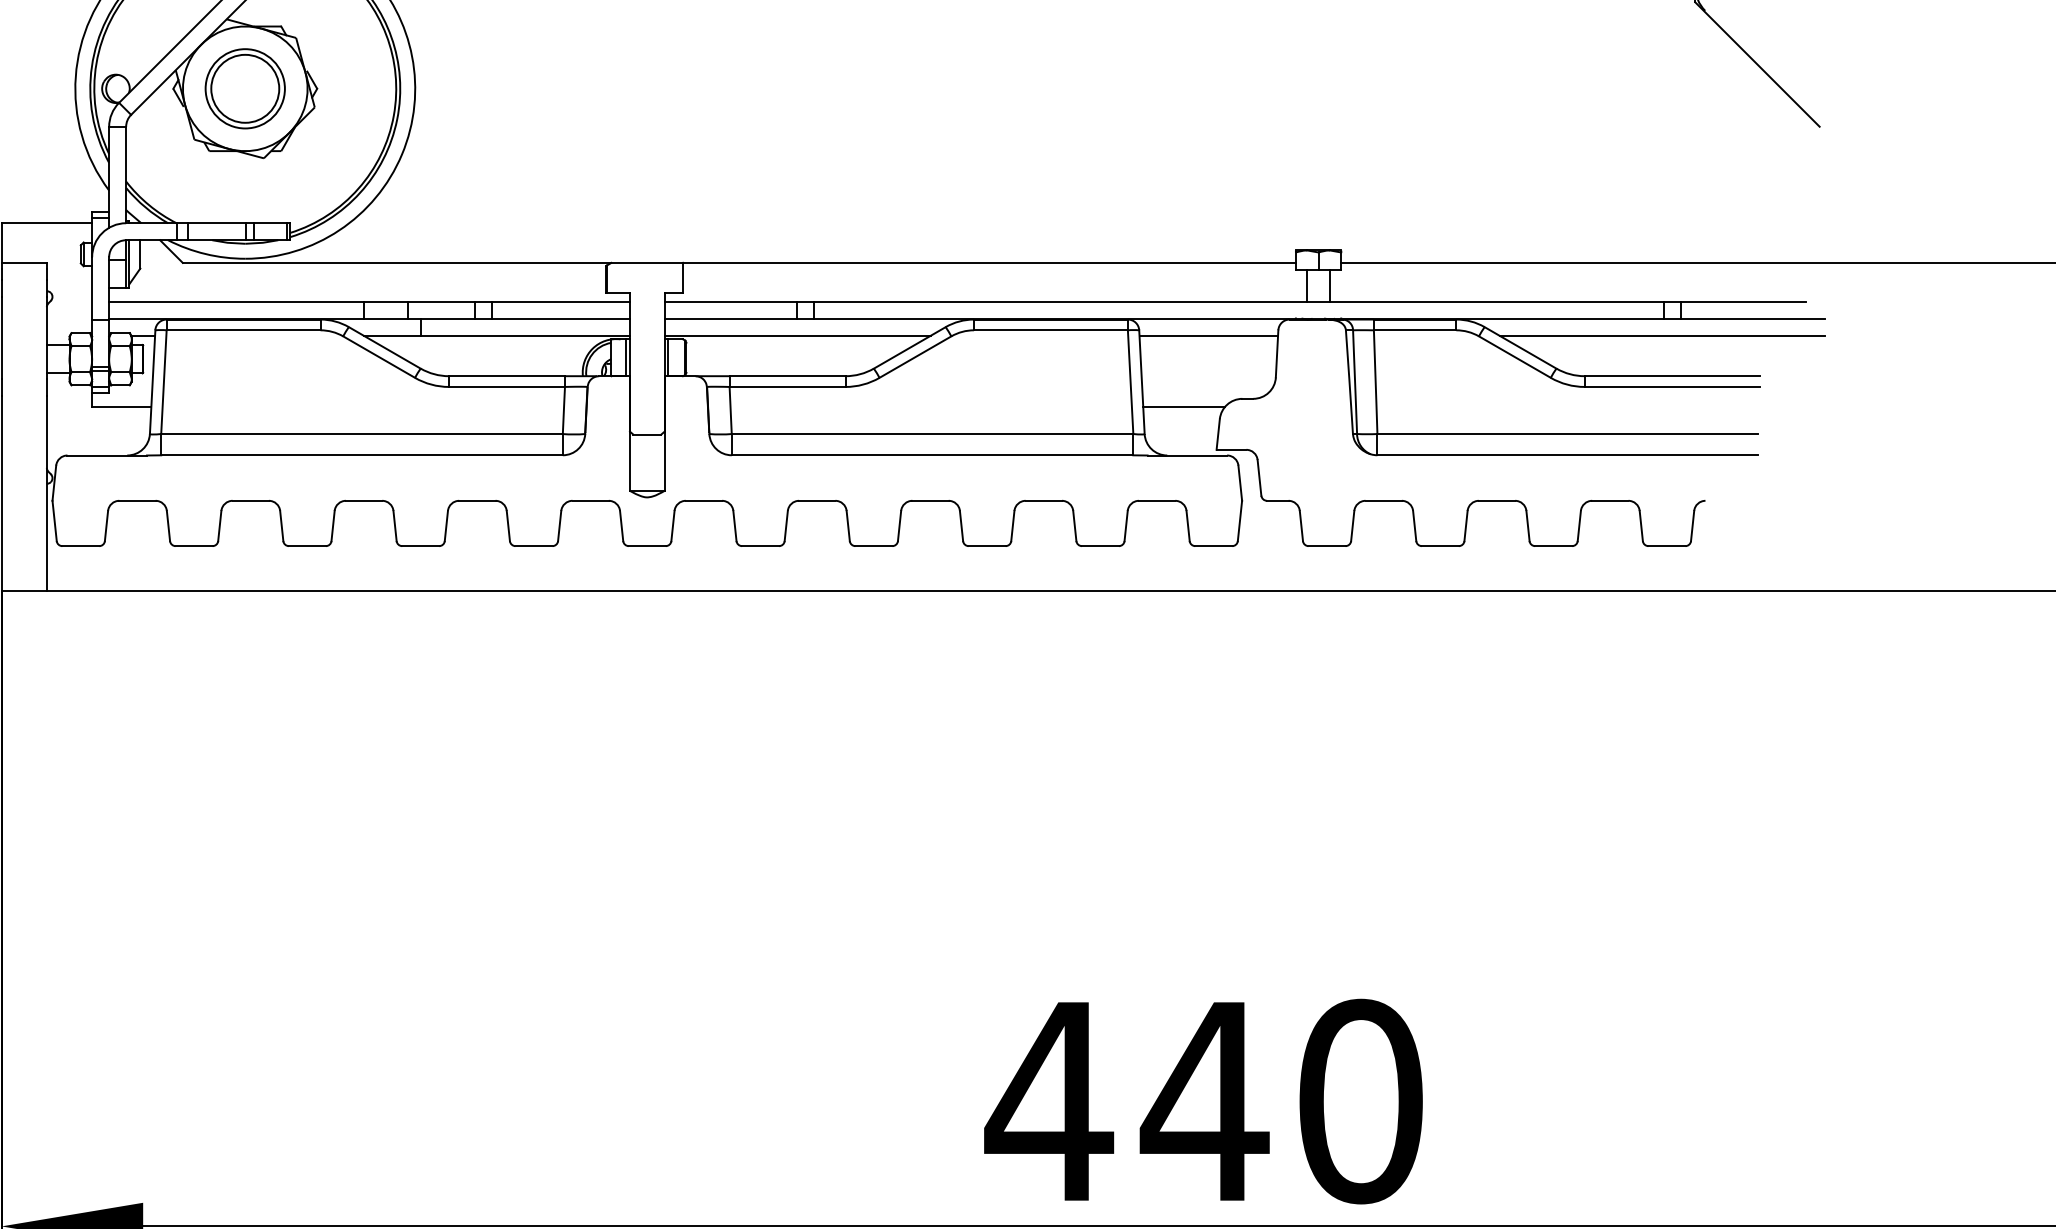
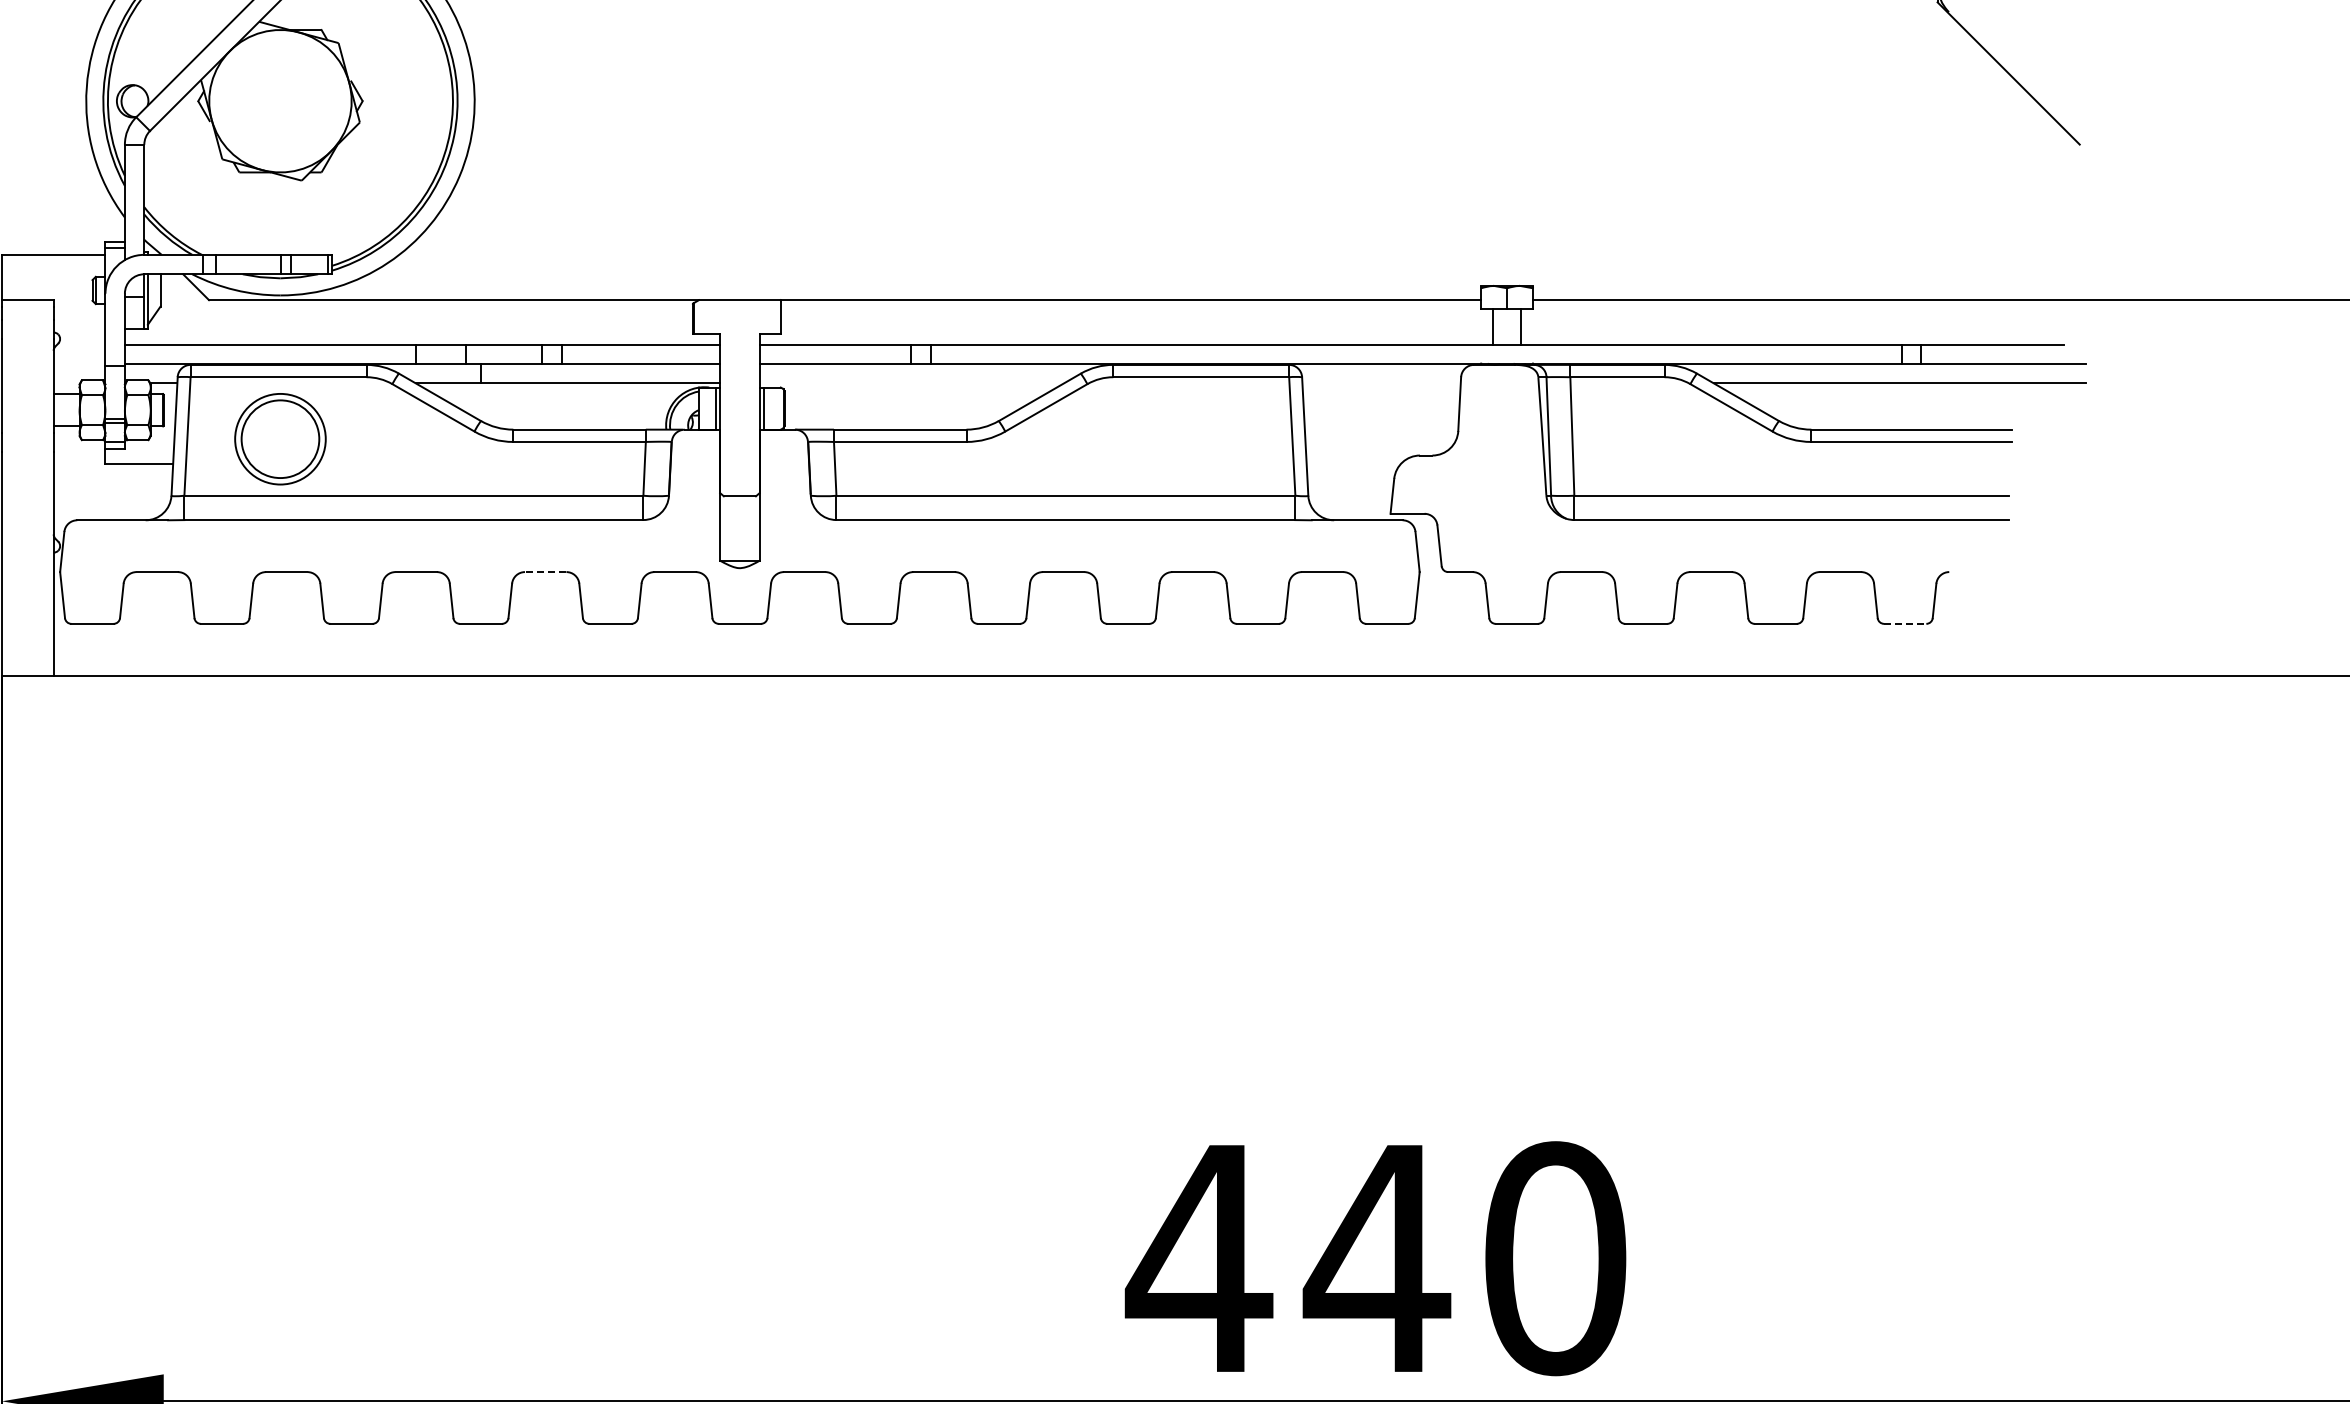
part: (245, 89) -> (280, 439), moved
line: (797, 335) -> (911, 383), removed
line: (1208, 335) -> (1381, 383), removed
line: (1184, 406) -> (1353, 464), removed
line: (477, 501) -> (545, 572), solid -> dashed
line: (1667, 545) -> (1905, 623), solid -> dashed

